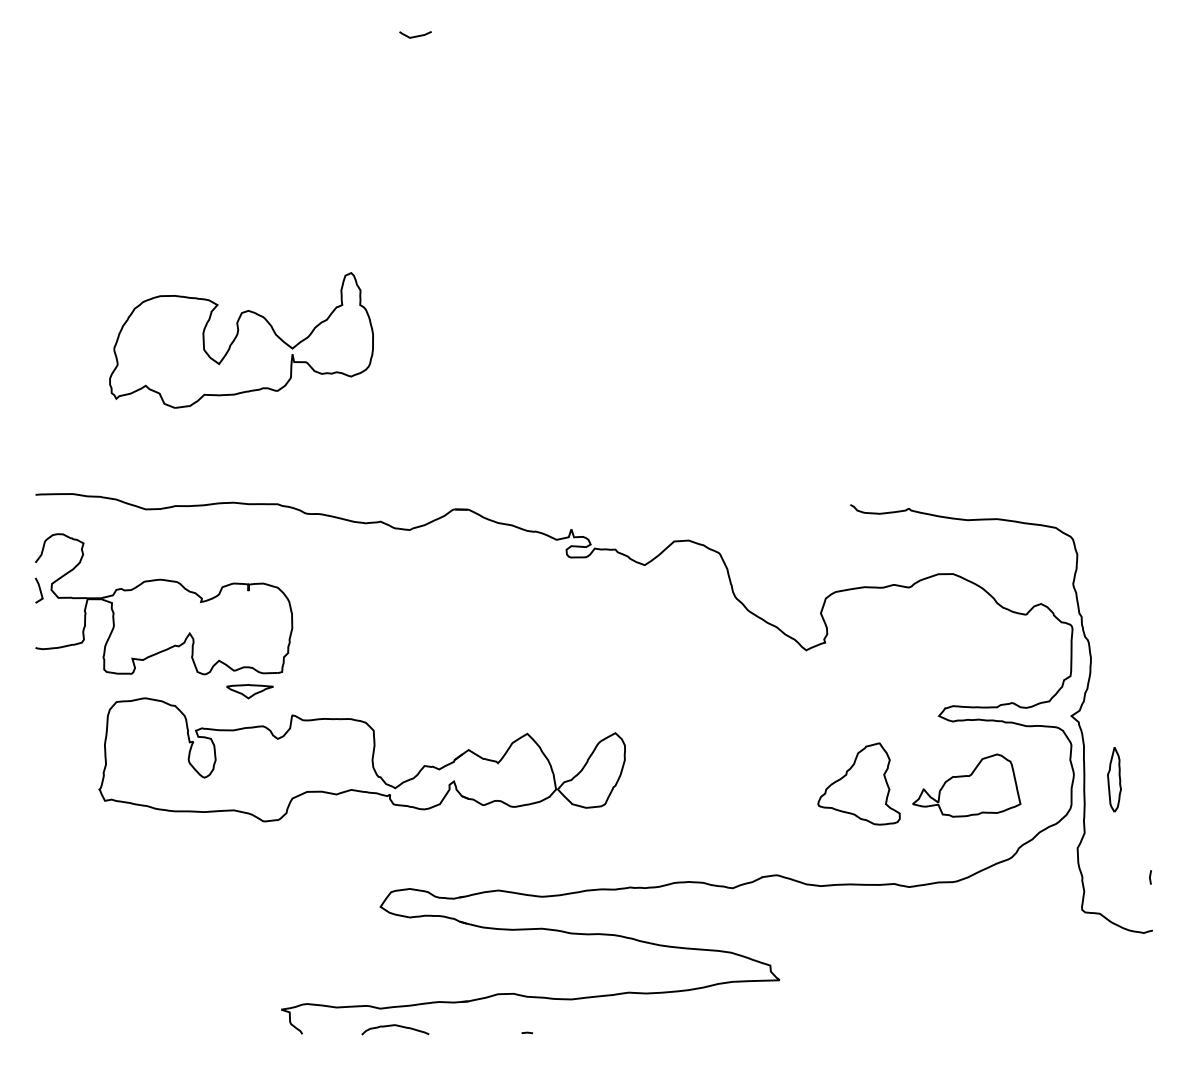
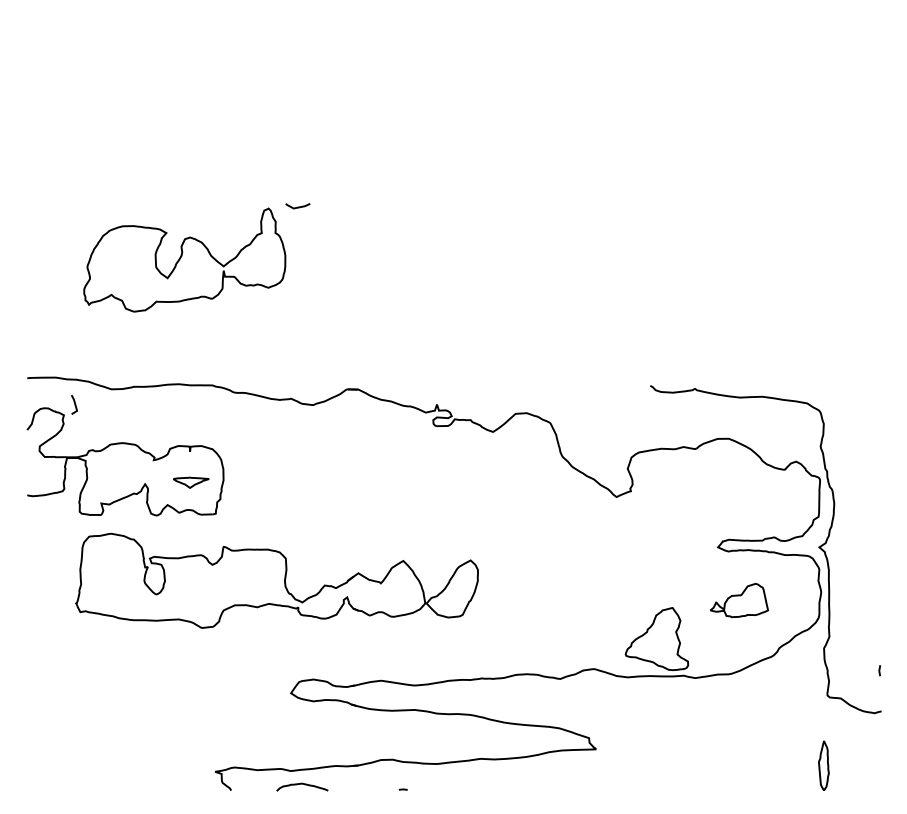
curve: (415, 35) -> (297, 206), moved
curve: (39, 590) -> (74, 404), moved
part: (249, 691) -> (190, 482), moved
part: (1114, 779) -> (823, 765), moved
part: (858, 783) -> (656, 638), moved
part: (966, 785) -> (739, 600), size x0.7

